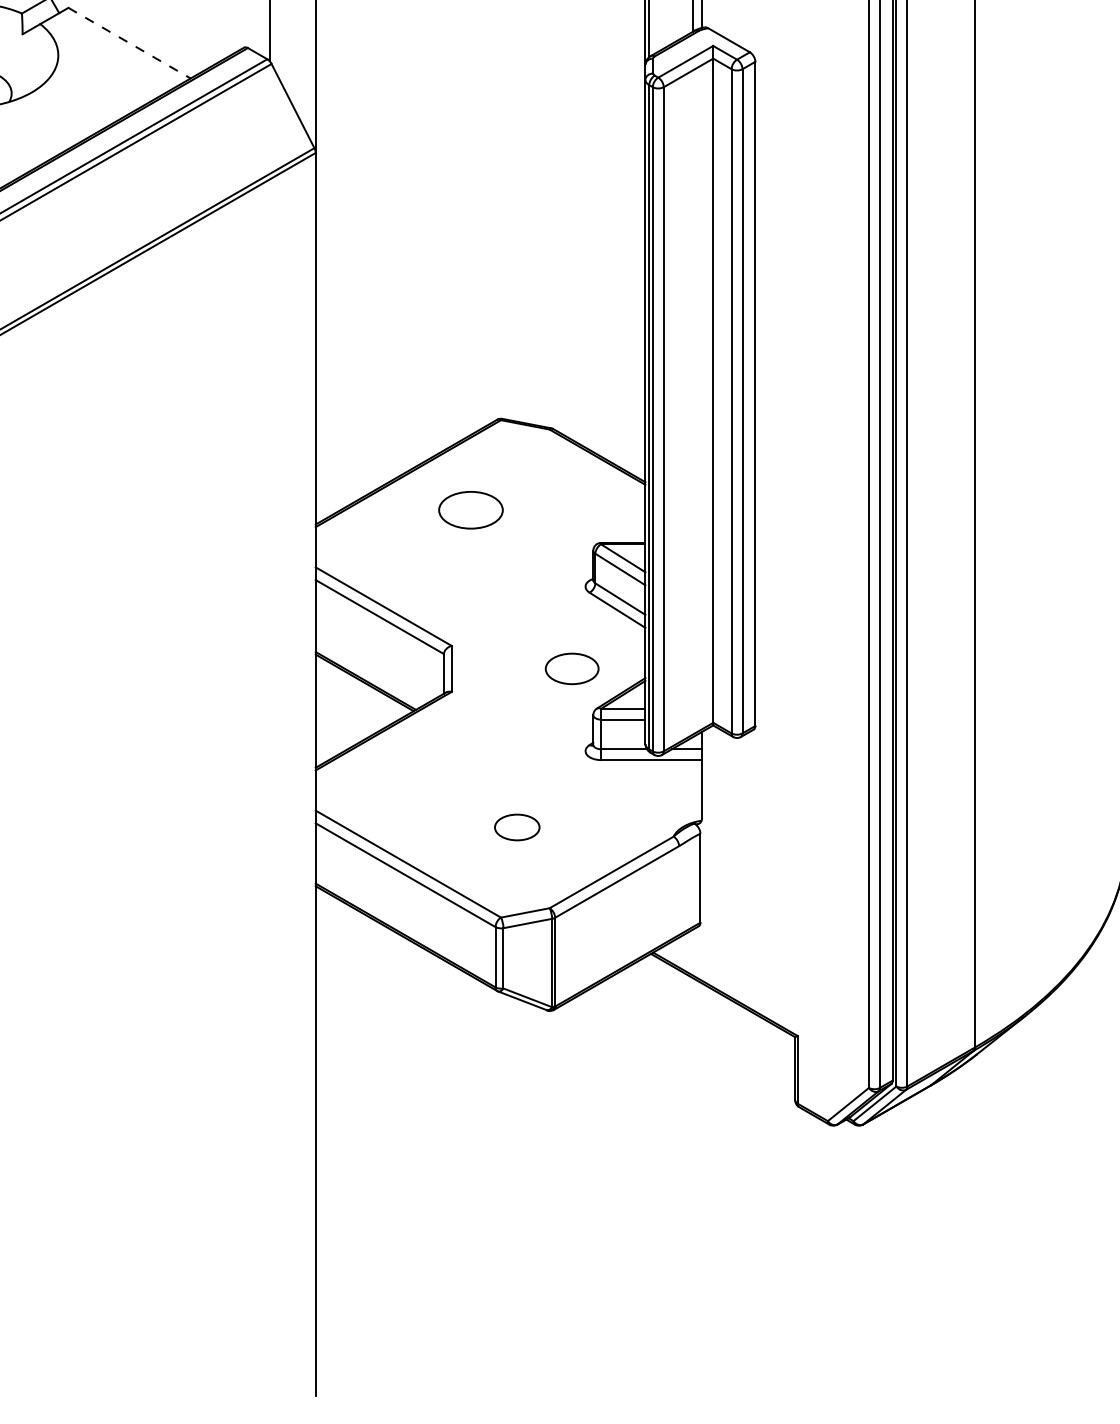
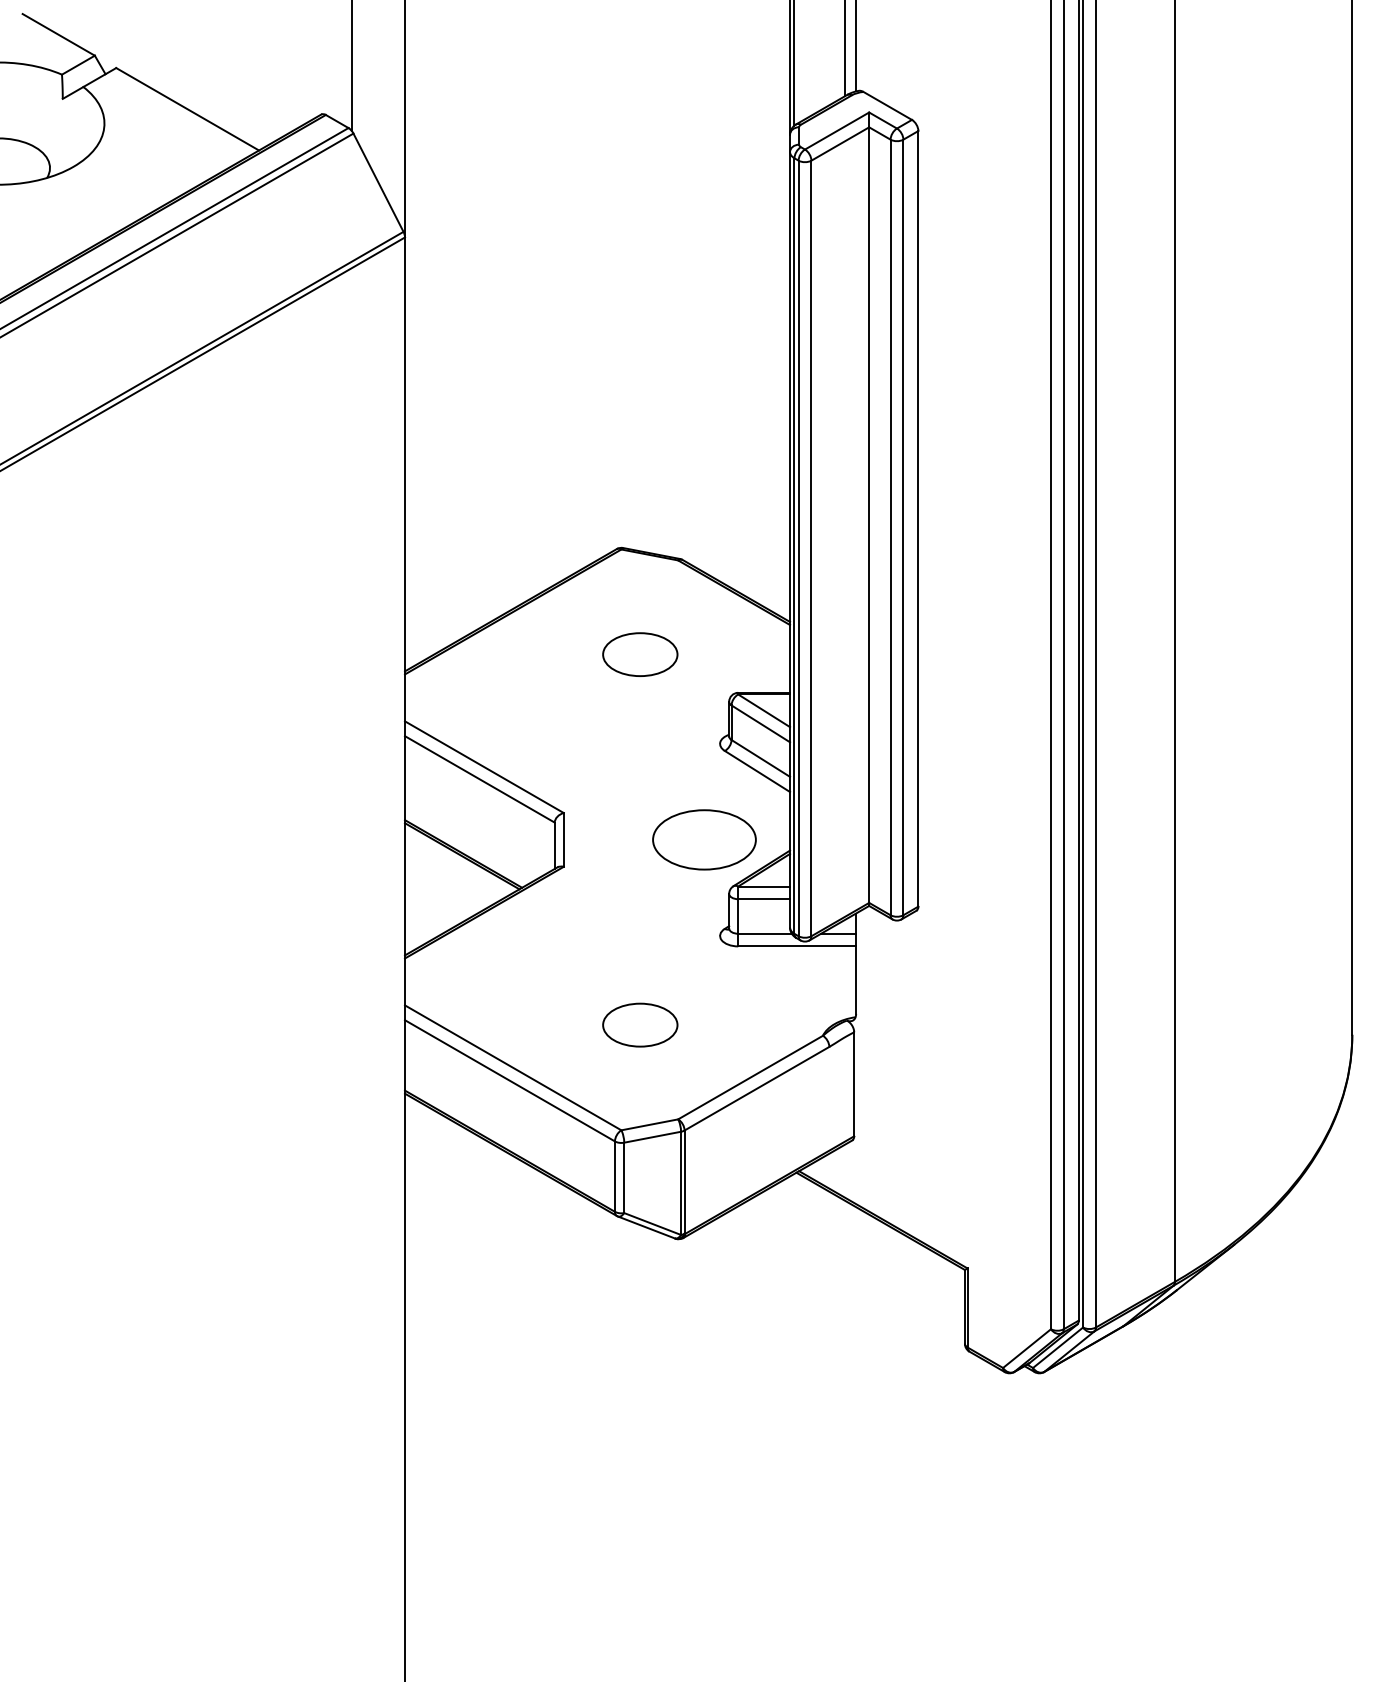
line: (130, 43) -> (188, 109), dashed -> solid
part: (471, 510) -> (640, 654), moved
part: (572, 668) -> (704, 839), size x1.67
part: (517, 826) -> (640, 1024), size x1.43

